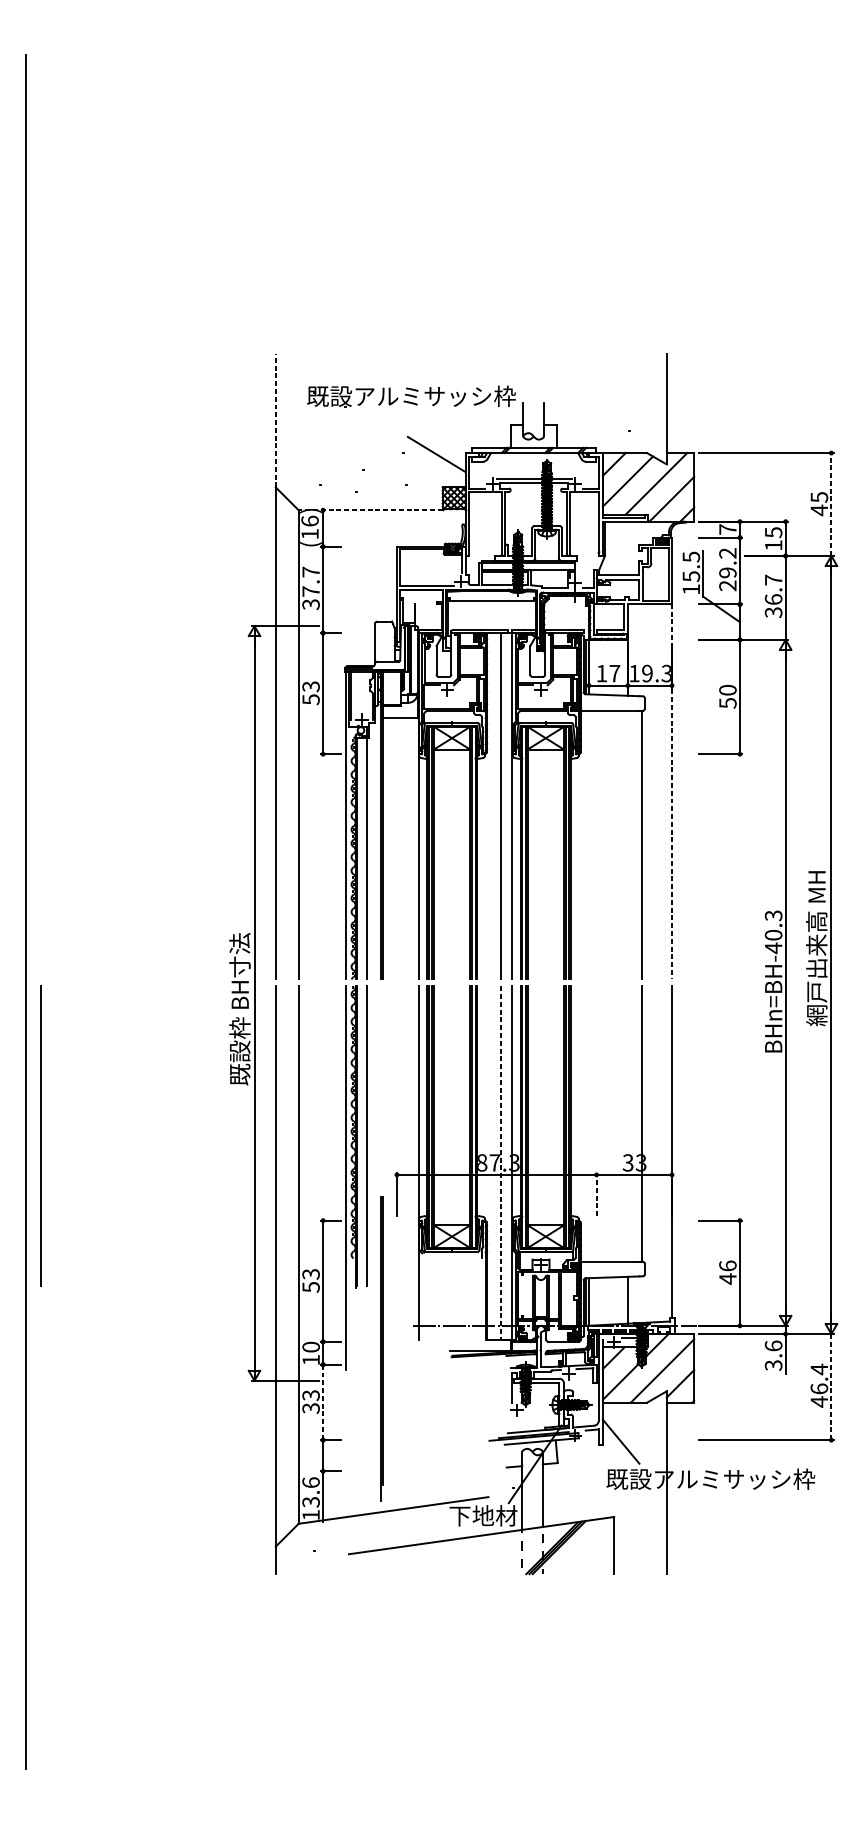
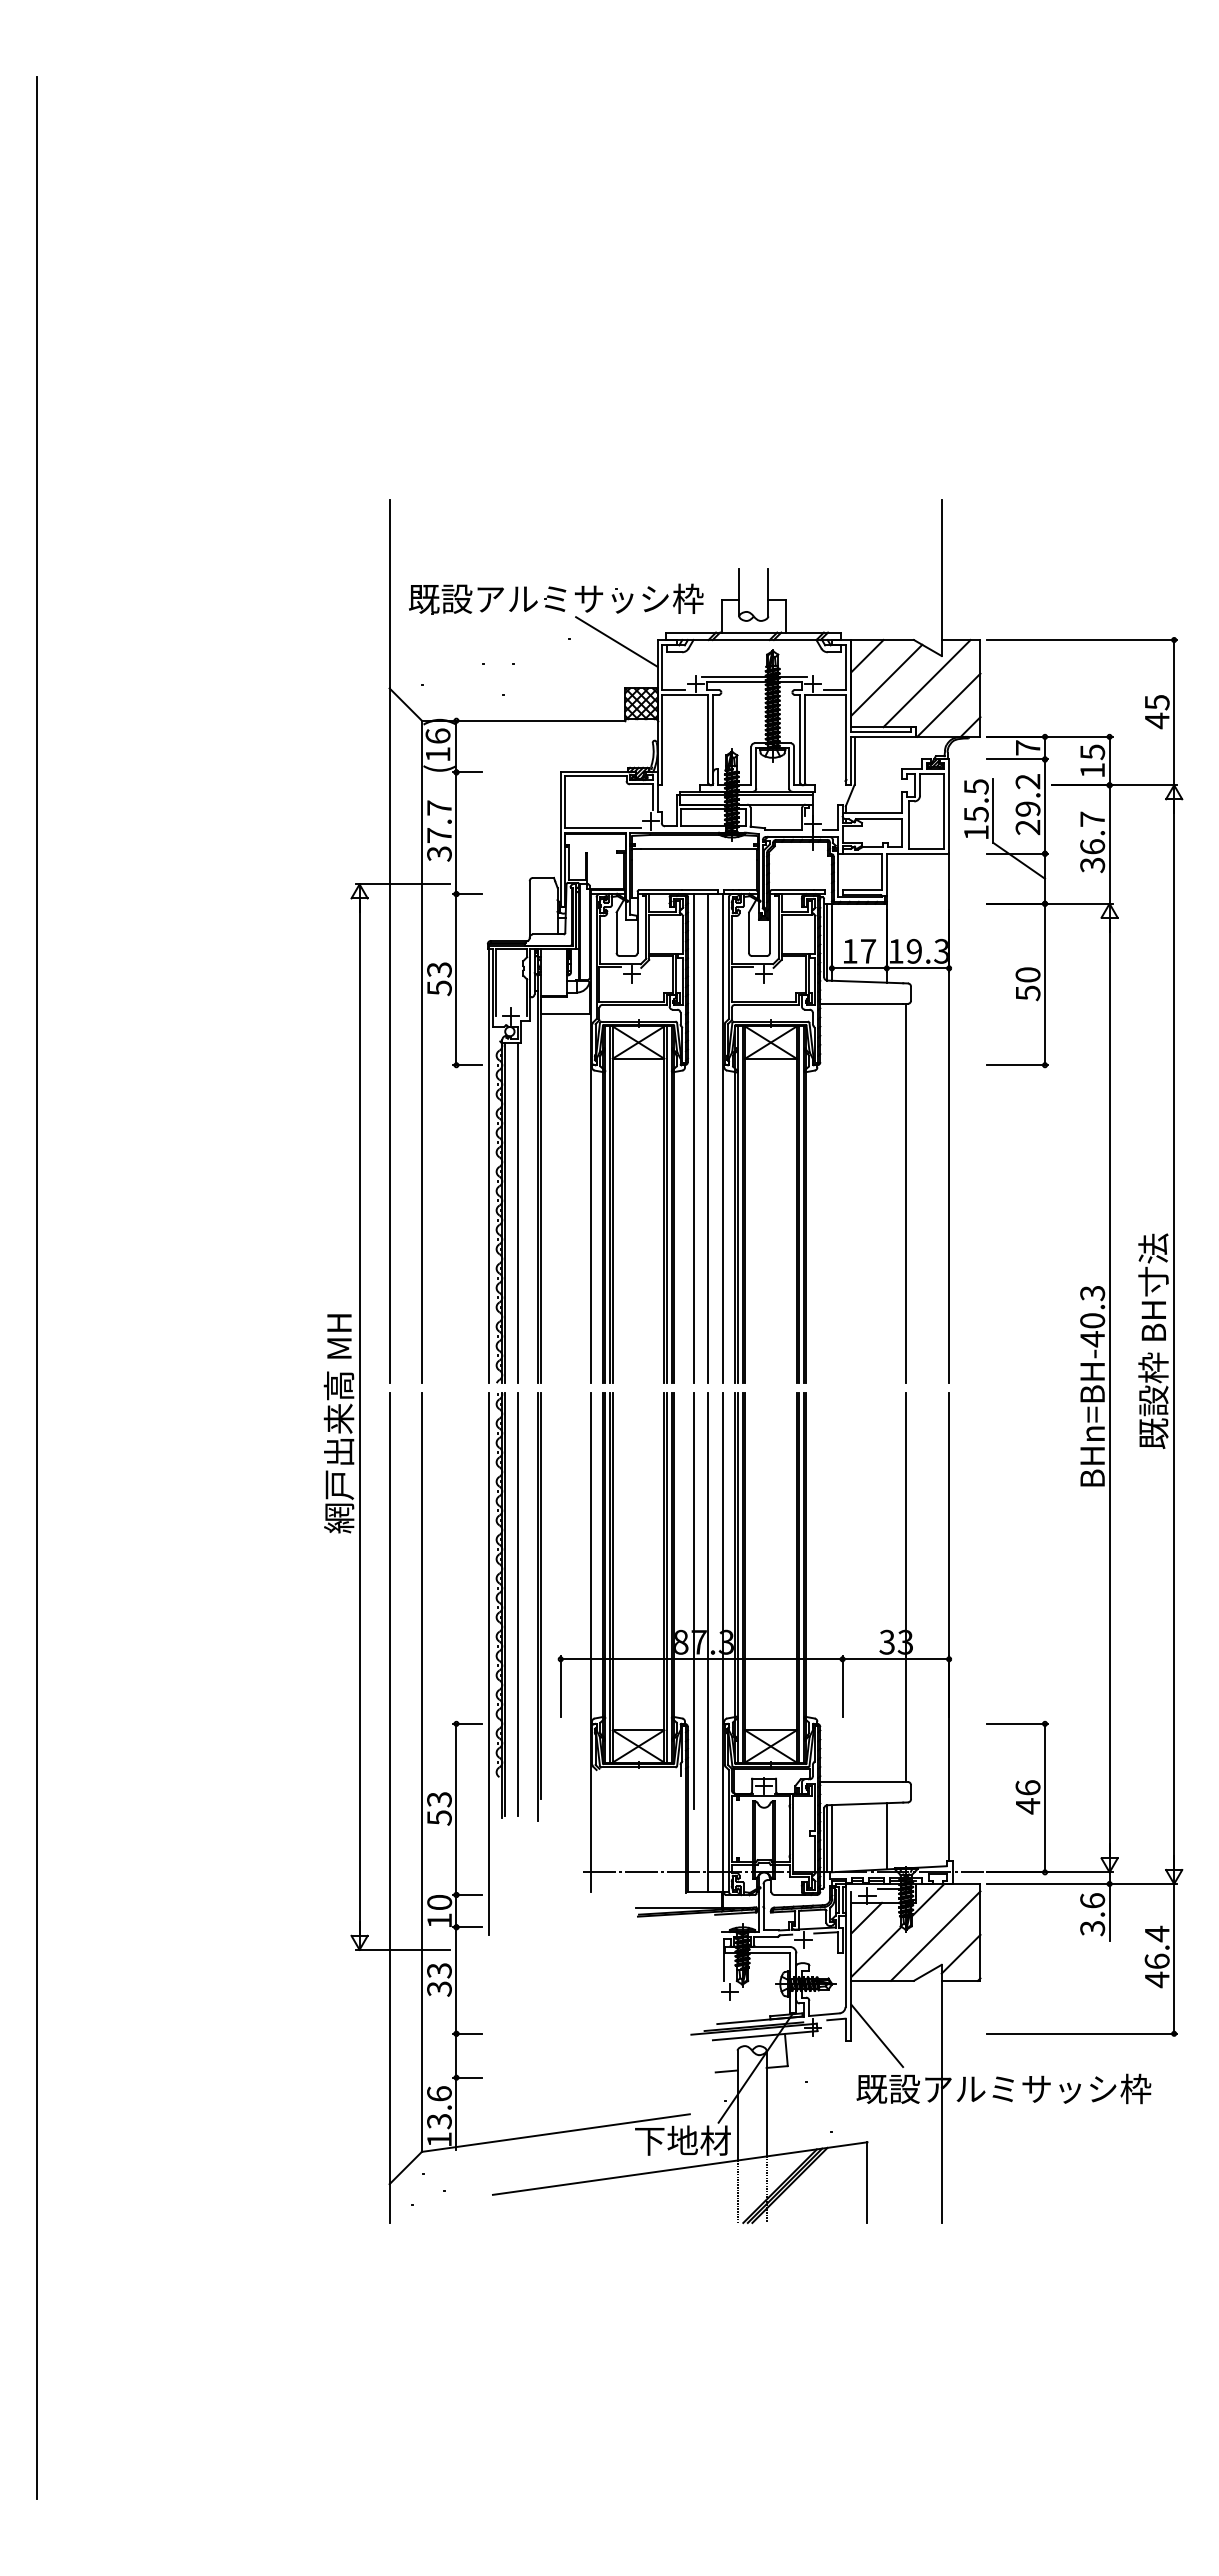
part: (411, 396) -> (556, 598), moved
line: (275, 420) -> (389, 593), dashed -> solid
line: (831, 504) -> (1174, 712), dashed -> solid
line: (370, 510) -> (523, 720), dashed -> solid
line: (672, 791) -> (949, 1118), dashed -> solid
line: (490, 806) -> (693, 1138), added
text: (816, 948) -> (1153, 1339), 網戸出来高 MH -> 既設枠 BH寸法
text: (239, 1007) -> (338, 1423), 既設枠 BH寸法 -> 網戸出来高 MH
line: (490, 1133) -> (693, 1600), added
line: (39, 1136) -> (56, 1604), removed
line: (501, 1163) -> (708, 1642), dashed -> solid
line: (596, 1194) -> (842, 1686), dashed -> solid
line: (381, 1348) -> (538, 1606), moved
line: (831, 1386) -> (1174, 1958), dashed -> solid
line: (323, 1403) -> (456, 1981), dashed -> solid

